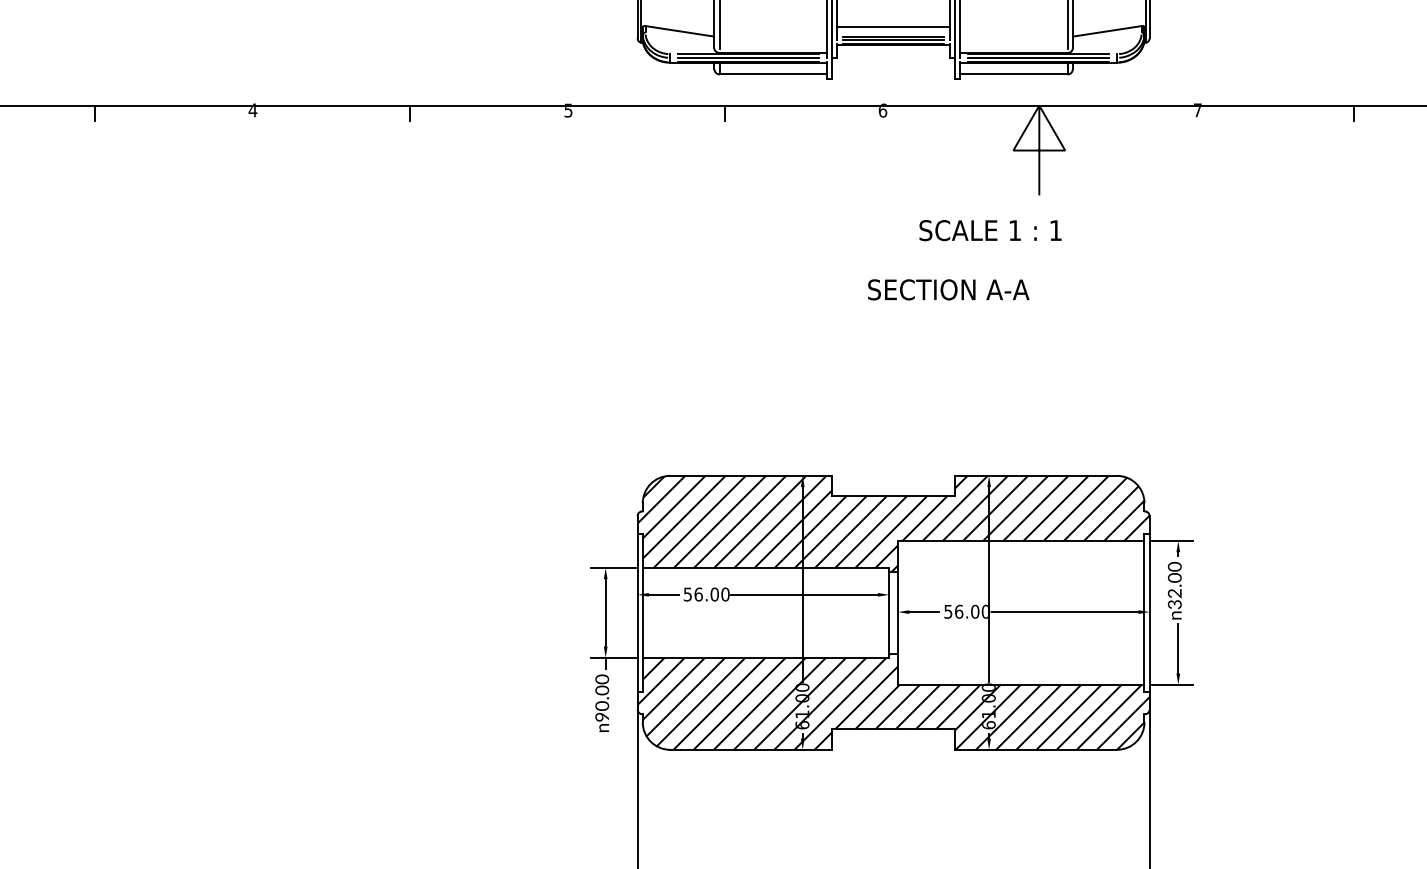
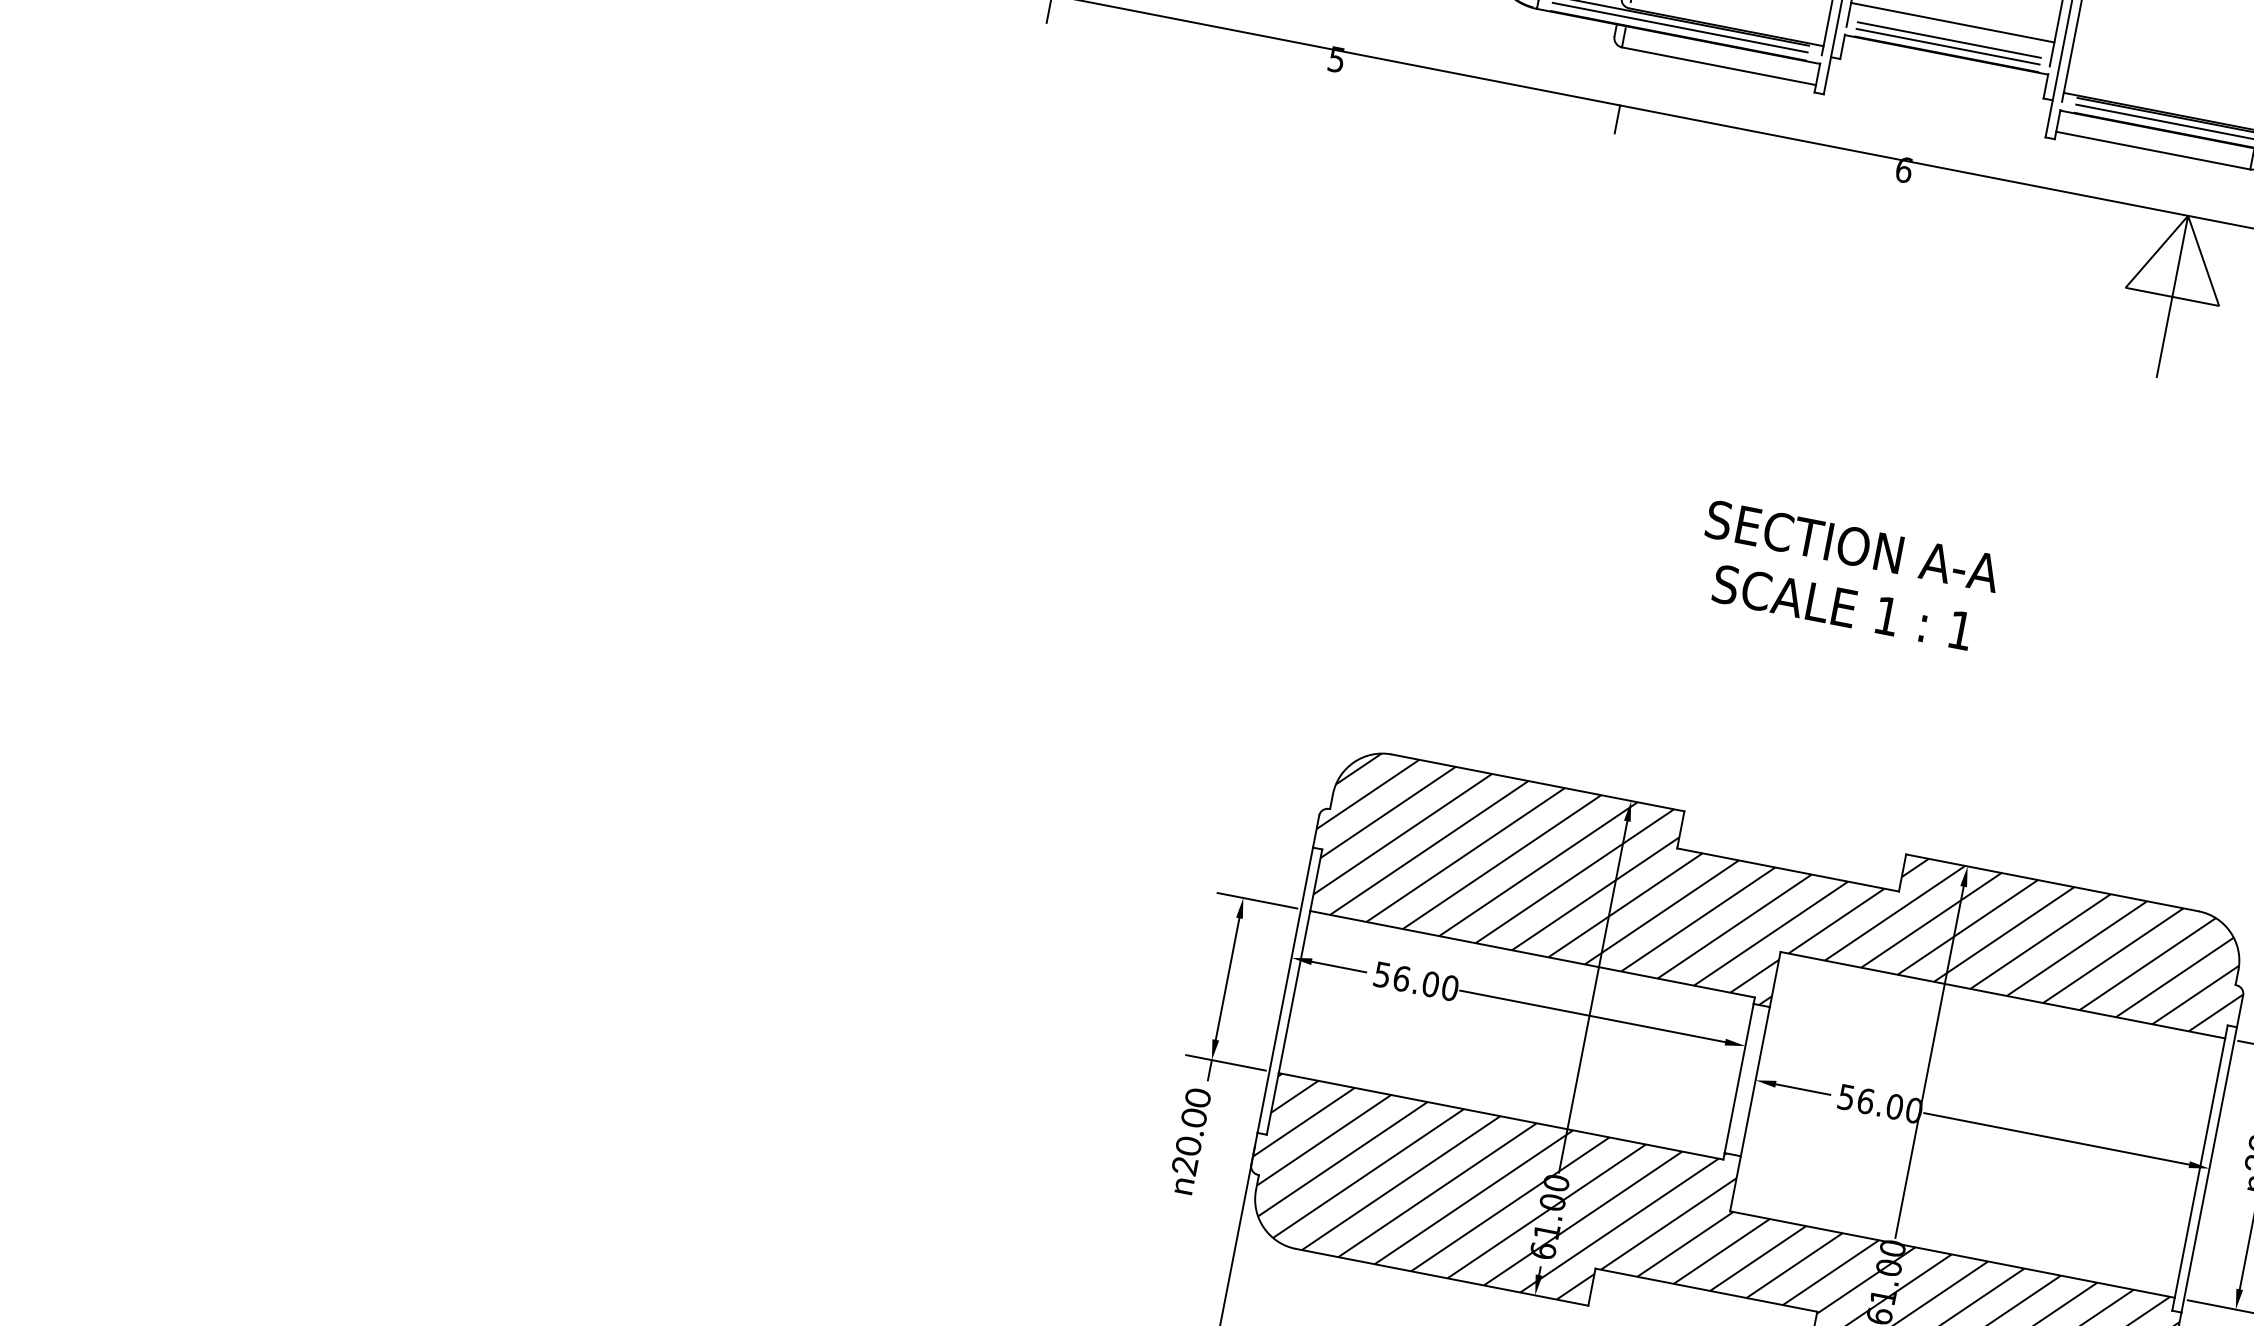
text: (990, 230) -> (1842, 607), moved
text: (948, 289) -> (1852, 545), moved
text: (603, 716) -> (1187, 1165), 90.00 -> 20.00

